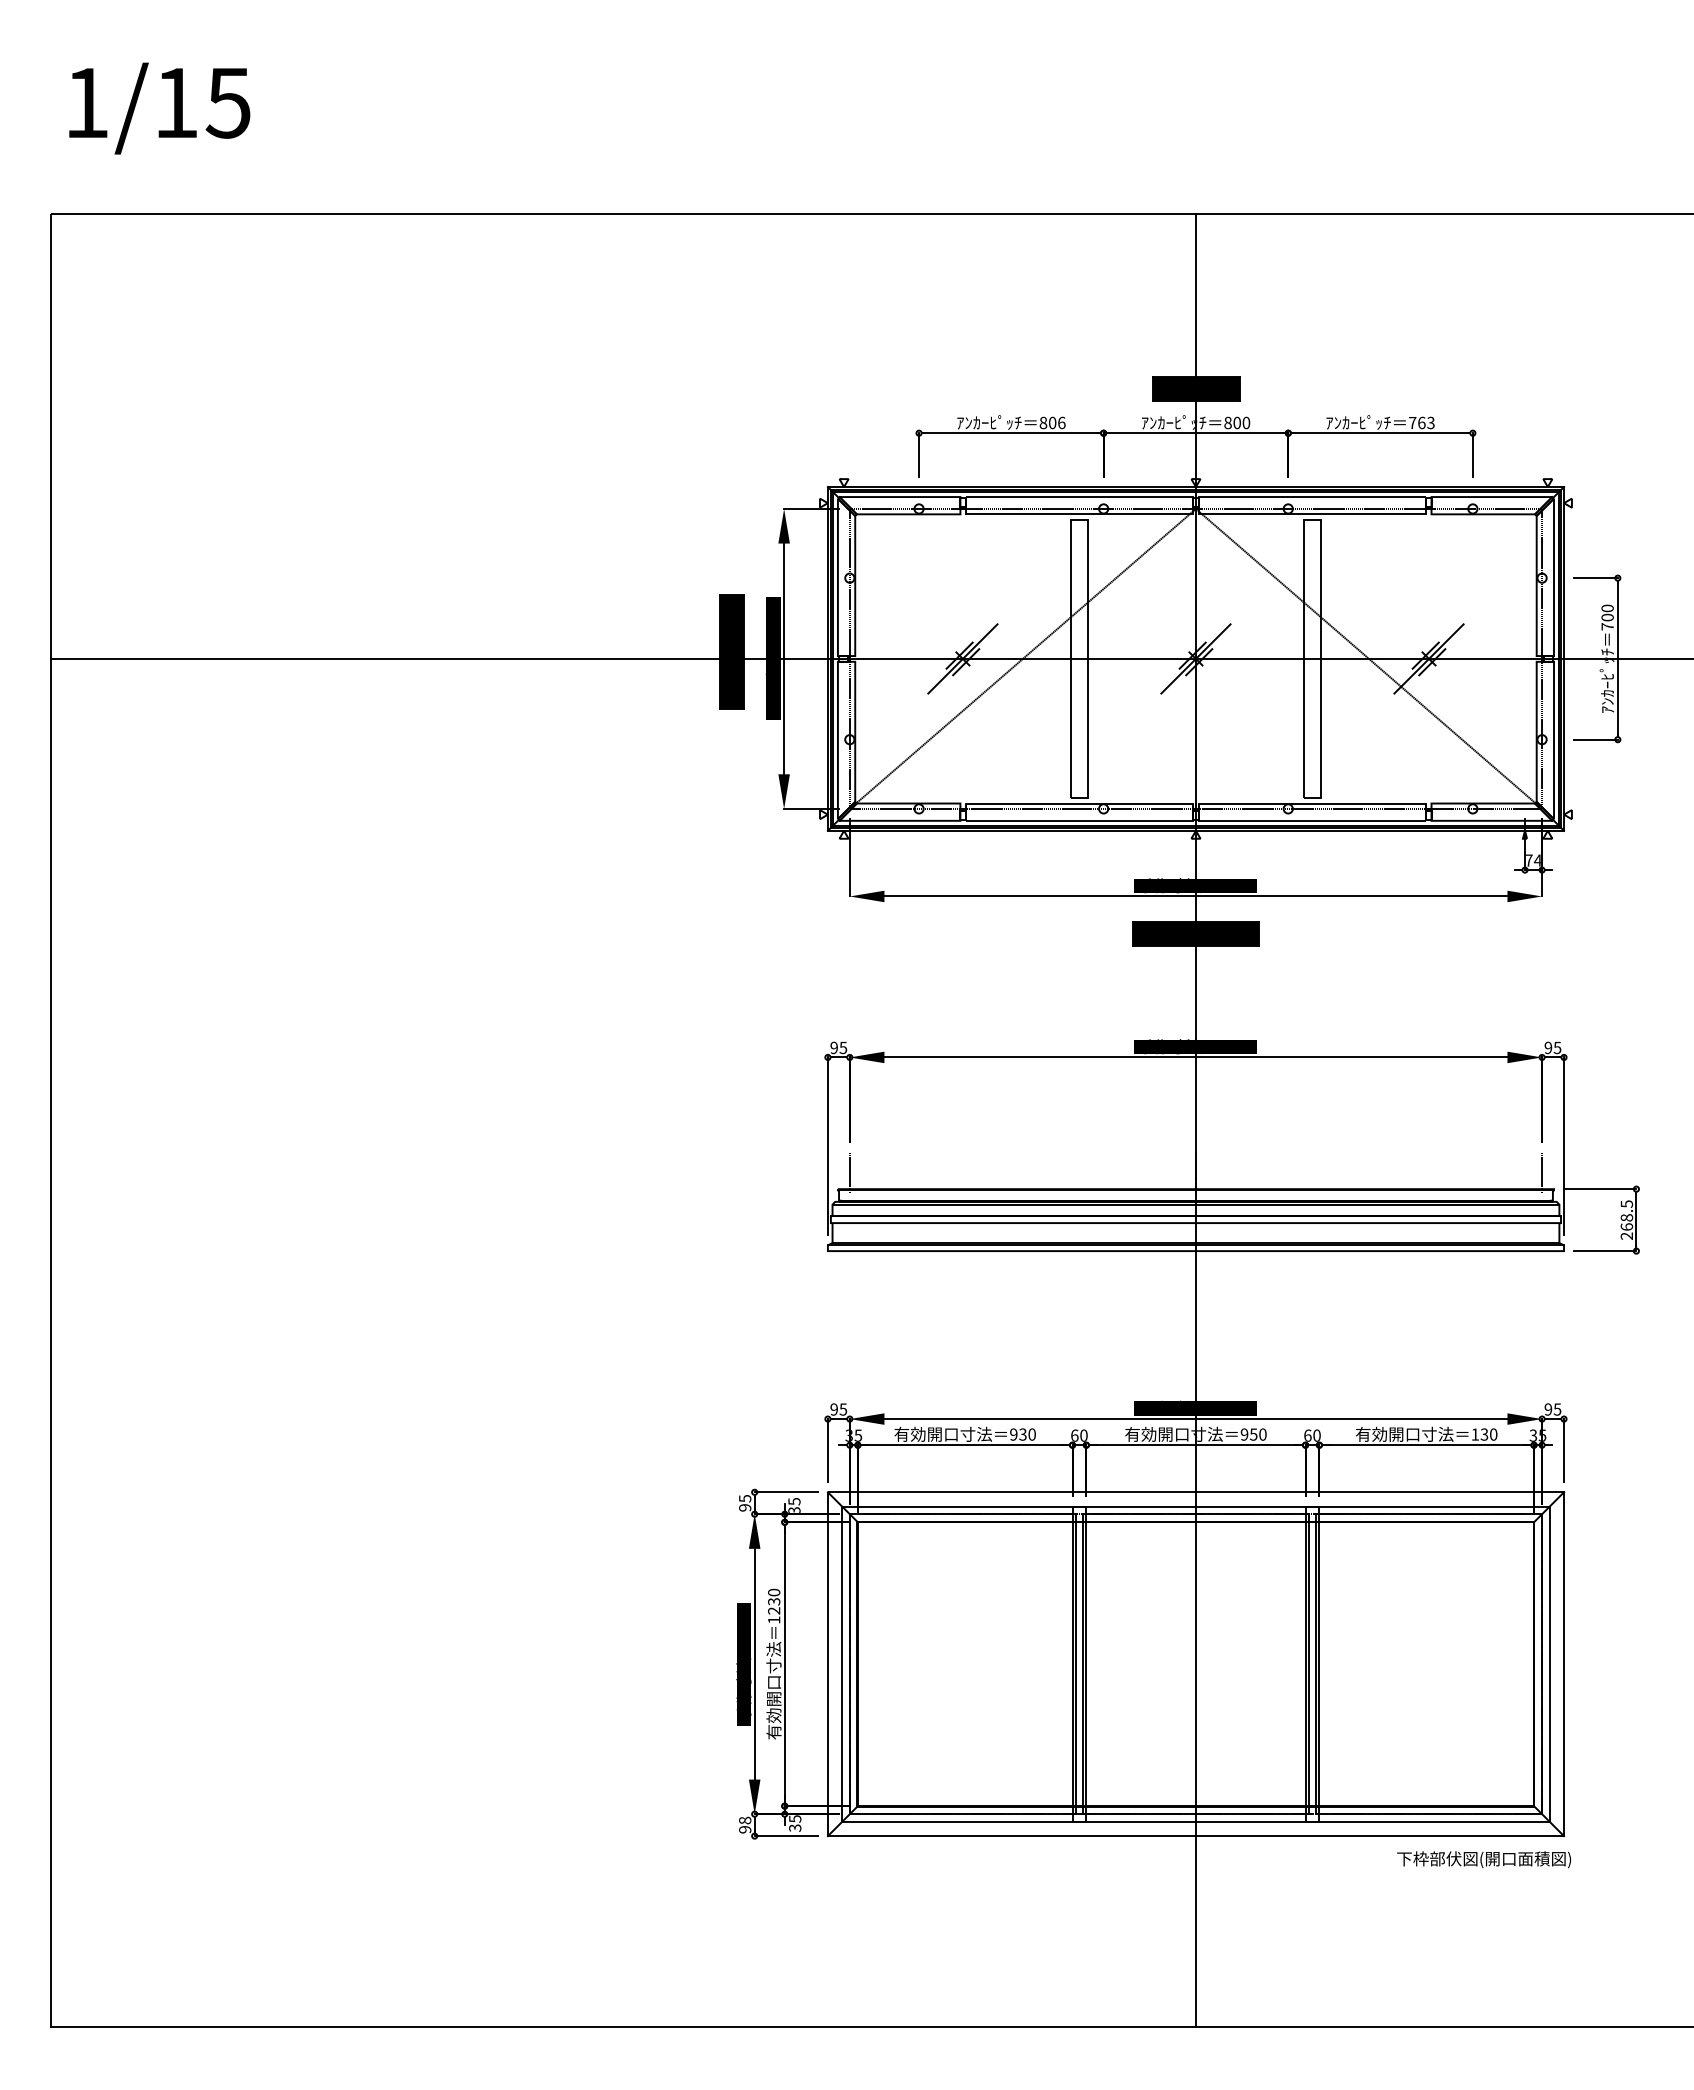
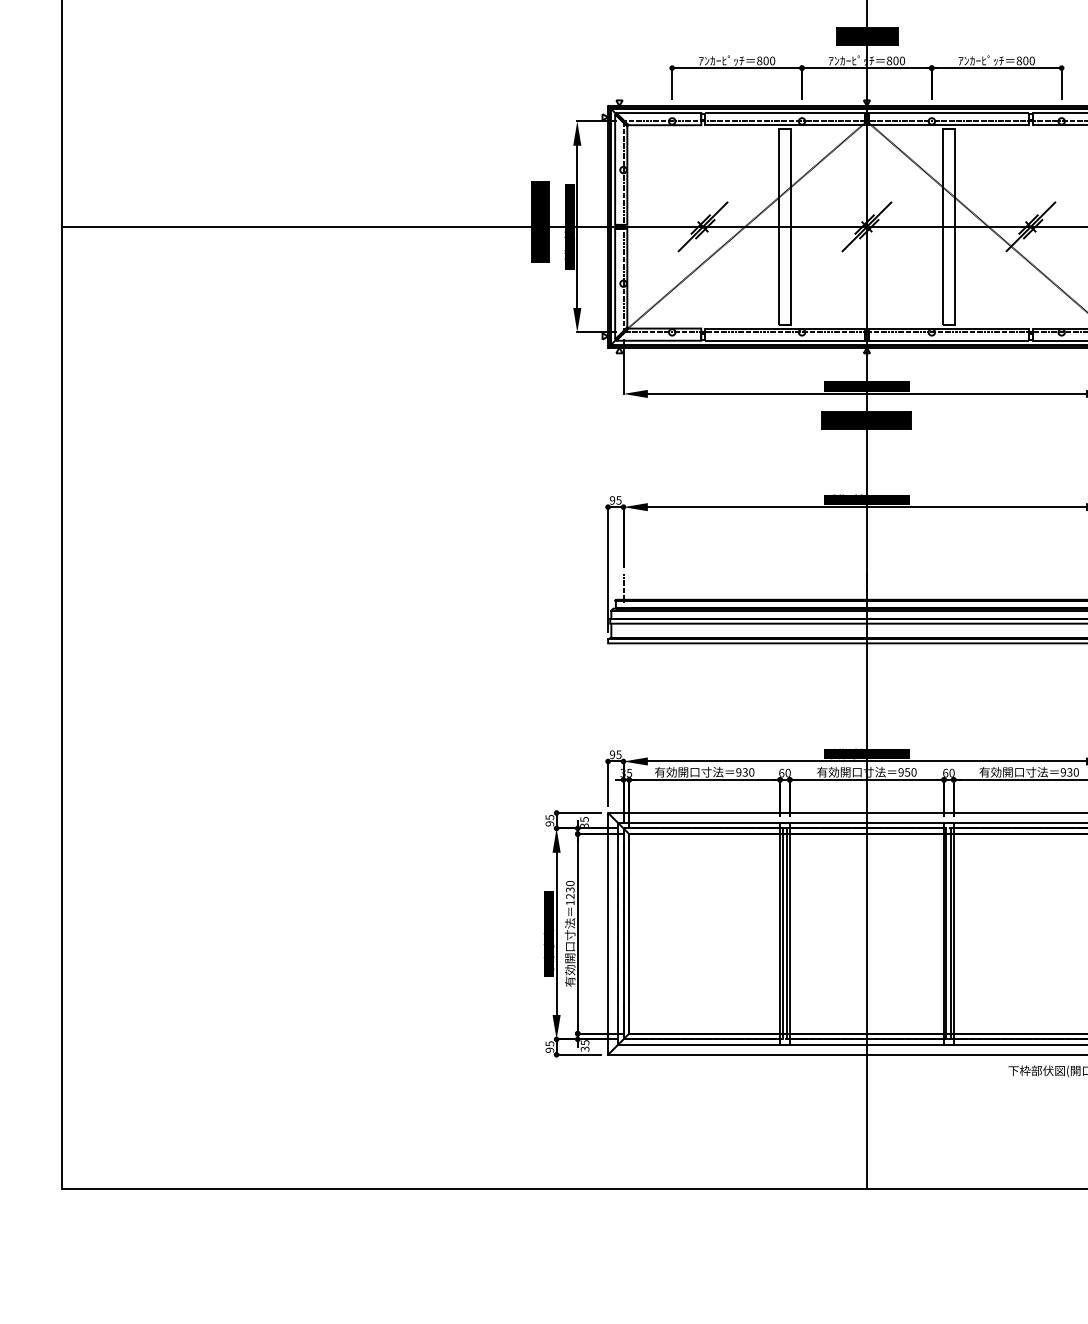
text: (1061, 422) -> (772, 60), 806 -> 800
text: (1421, 422) -> (1025, 60), 763 -> 800
text: (1474, 1434) -> (1062, 772), 130 -> 930
text: (745, 1820) -> (550, 1043), 98 -> 95

